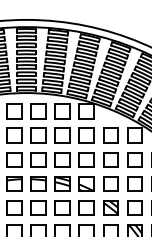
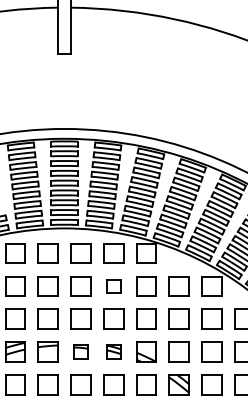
part: (62, 135) -> (113, 286), size x0.7
part: (38, 183) -> (80, 351), size x0.7
part: (62, 183) -> (113, 351), size x0.7

